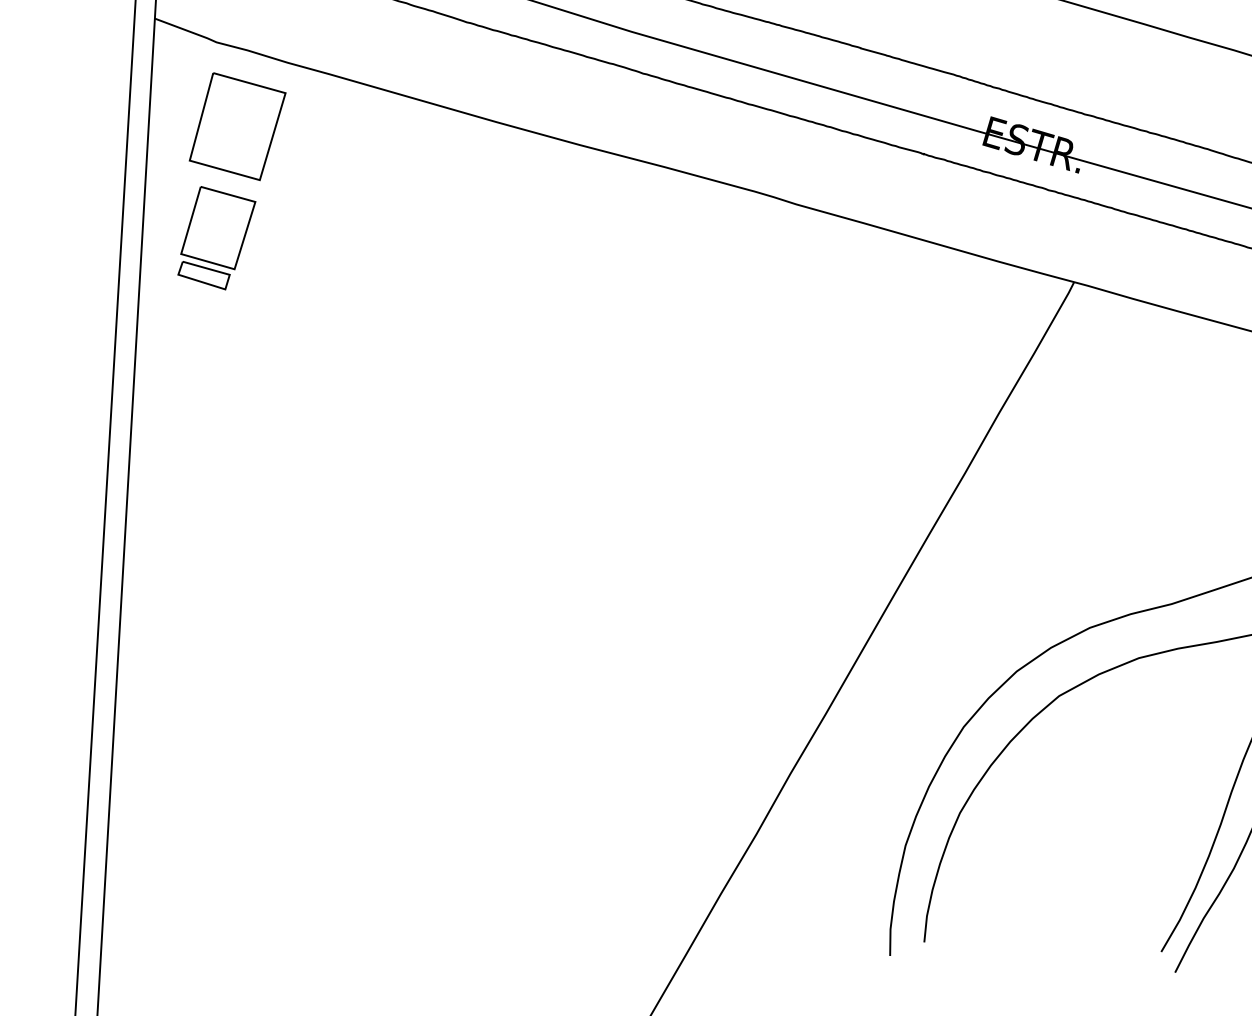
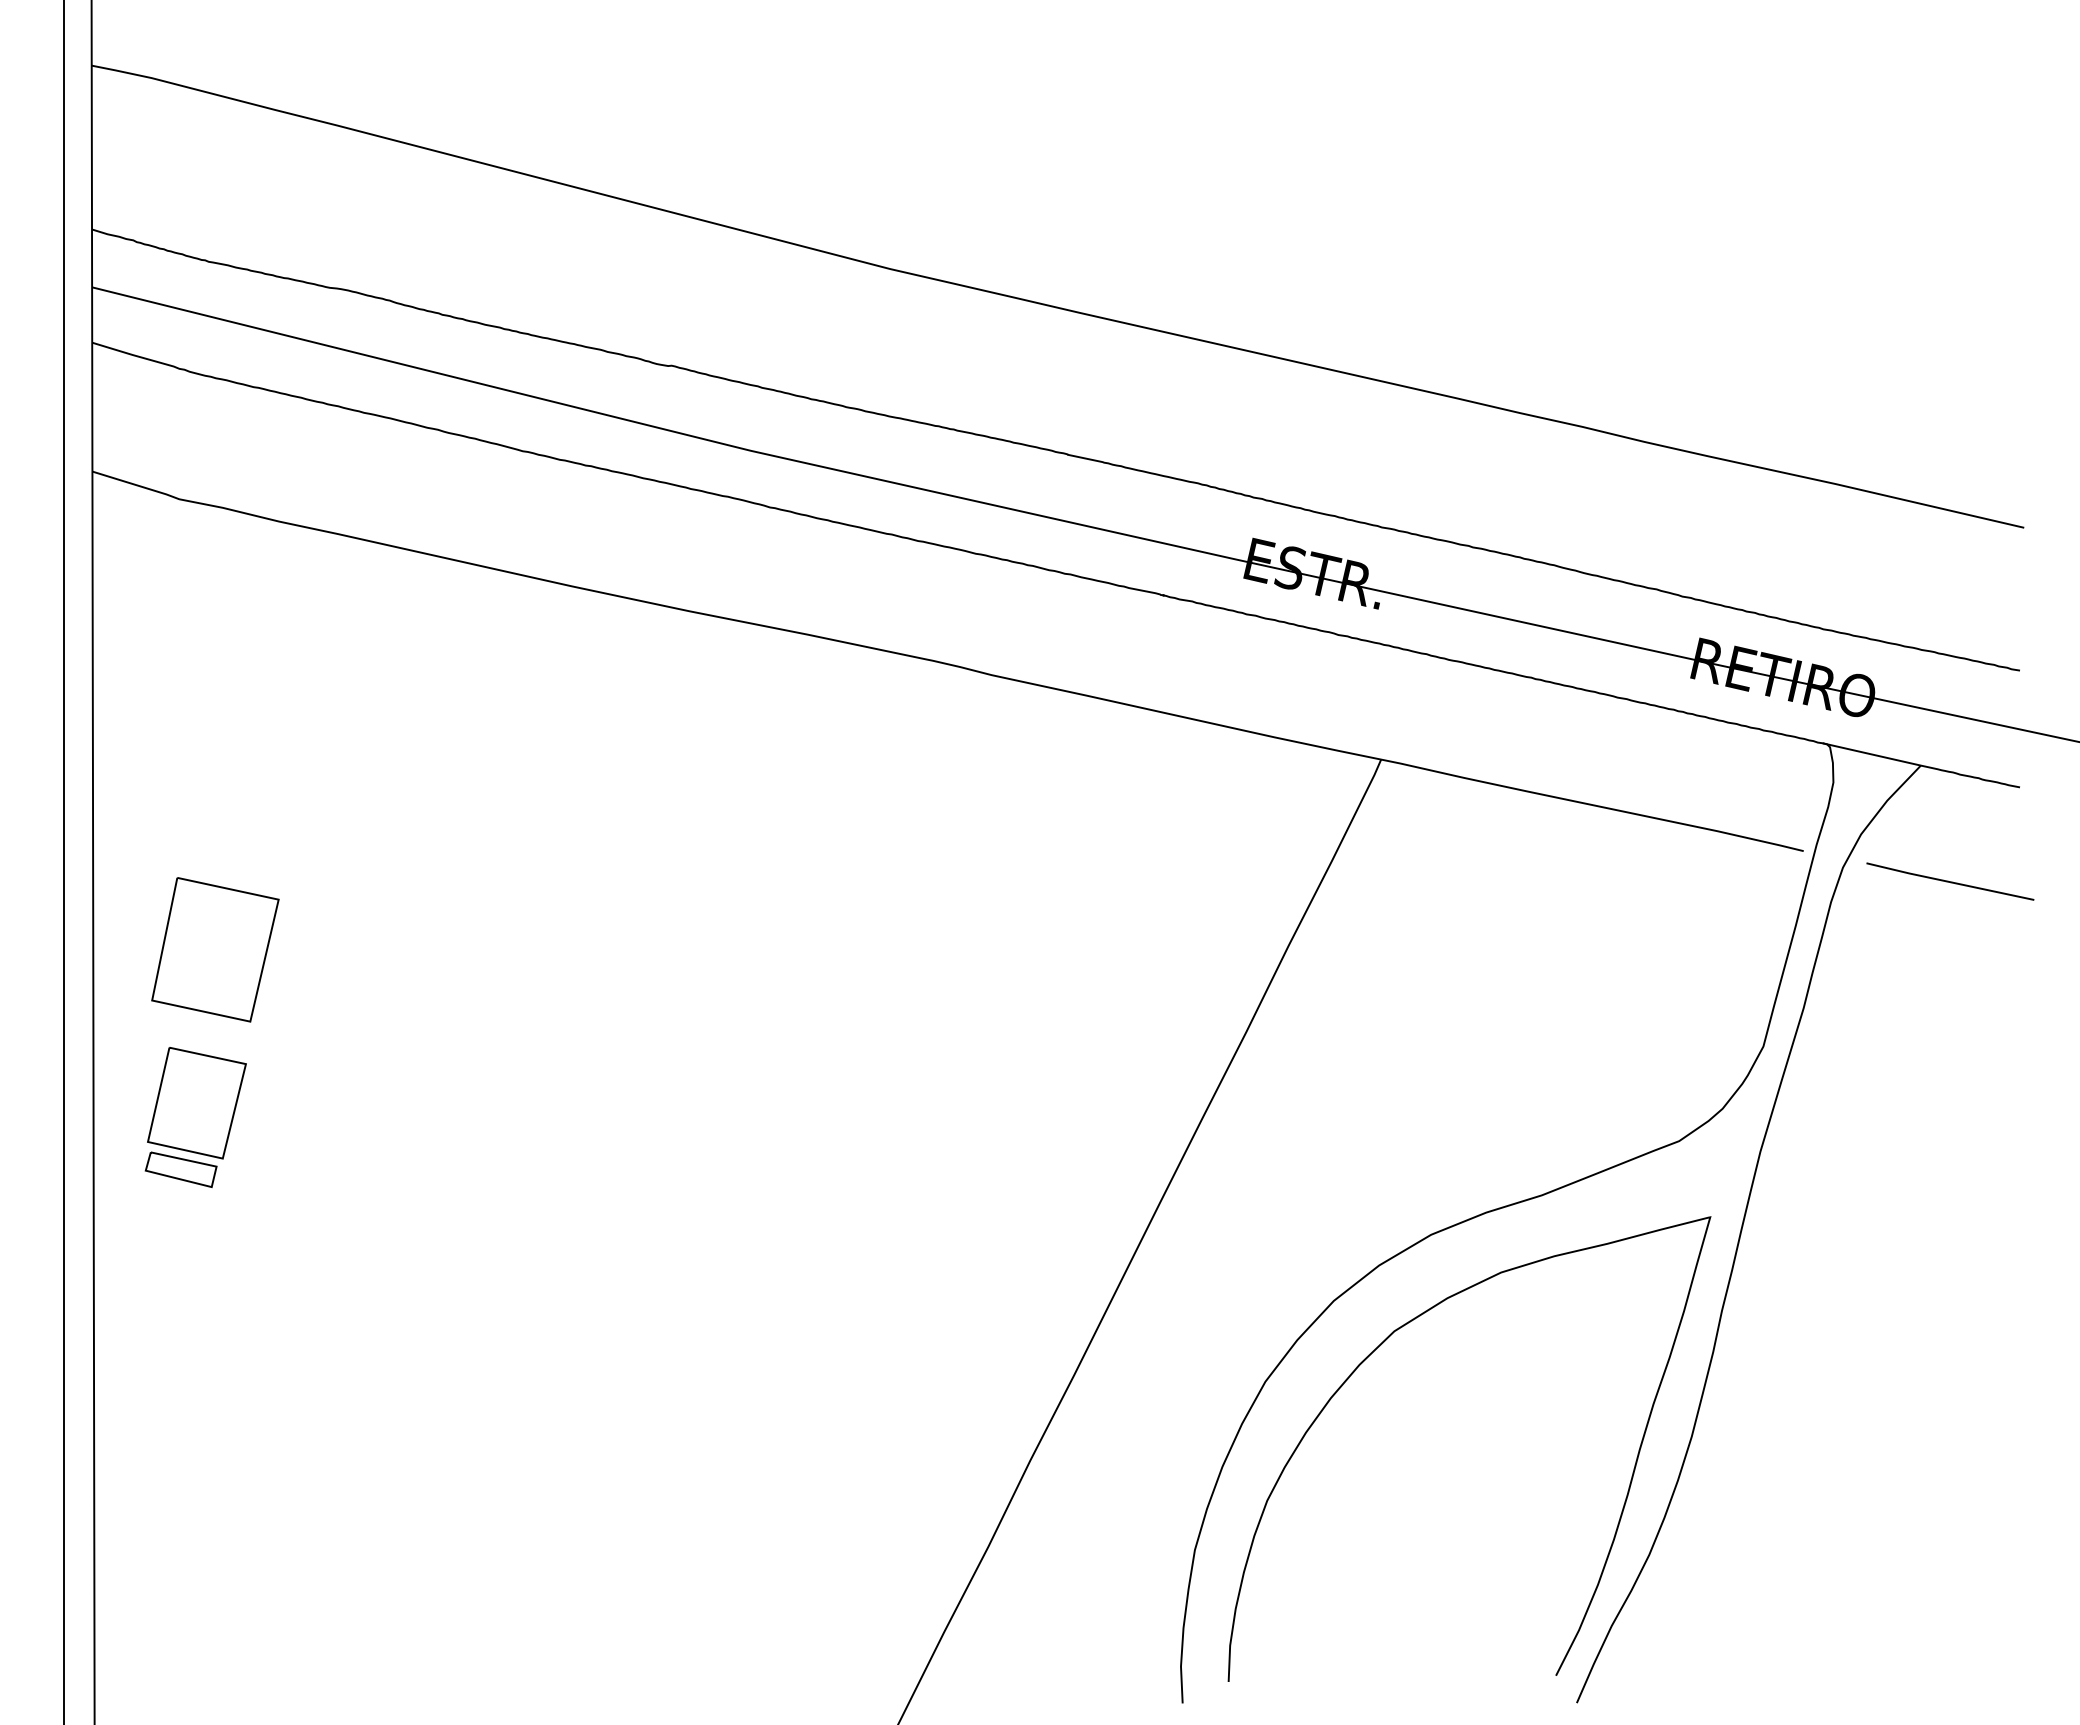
part: (237, 126) -> (215, 949), moved
part: (216, 238) -> (195, 1117), moved

